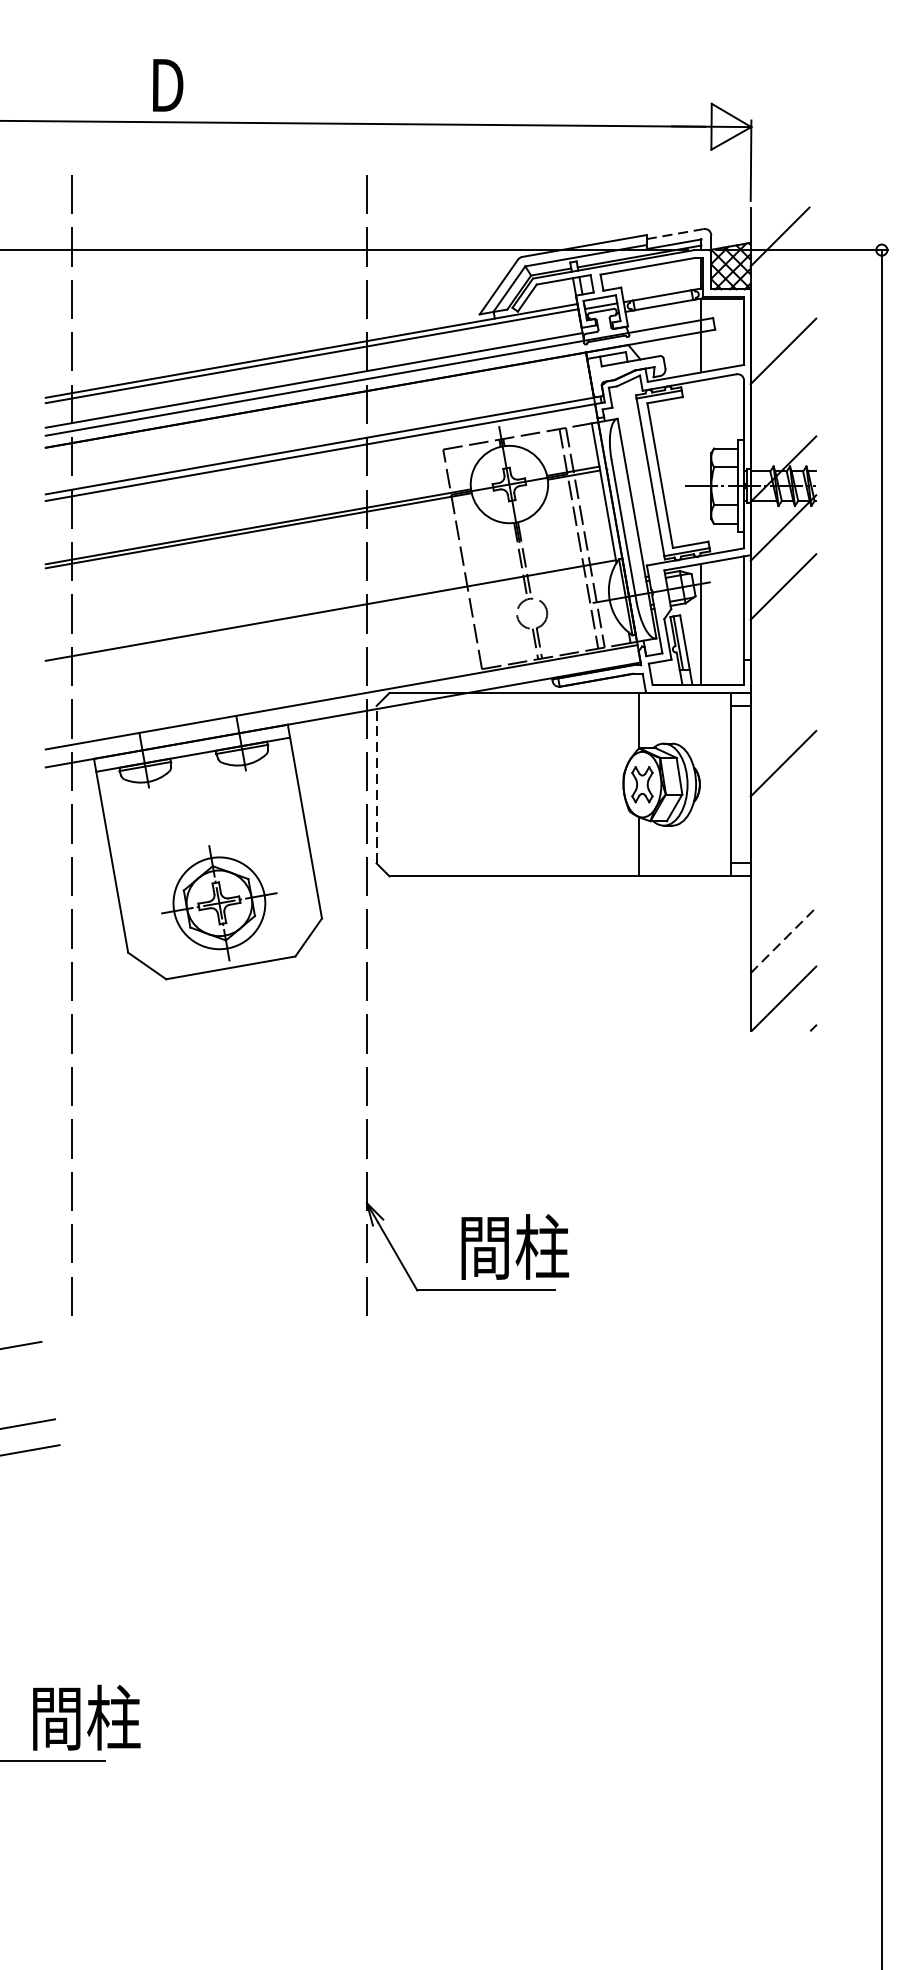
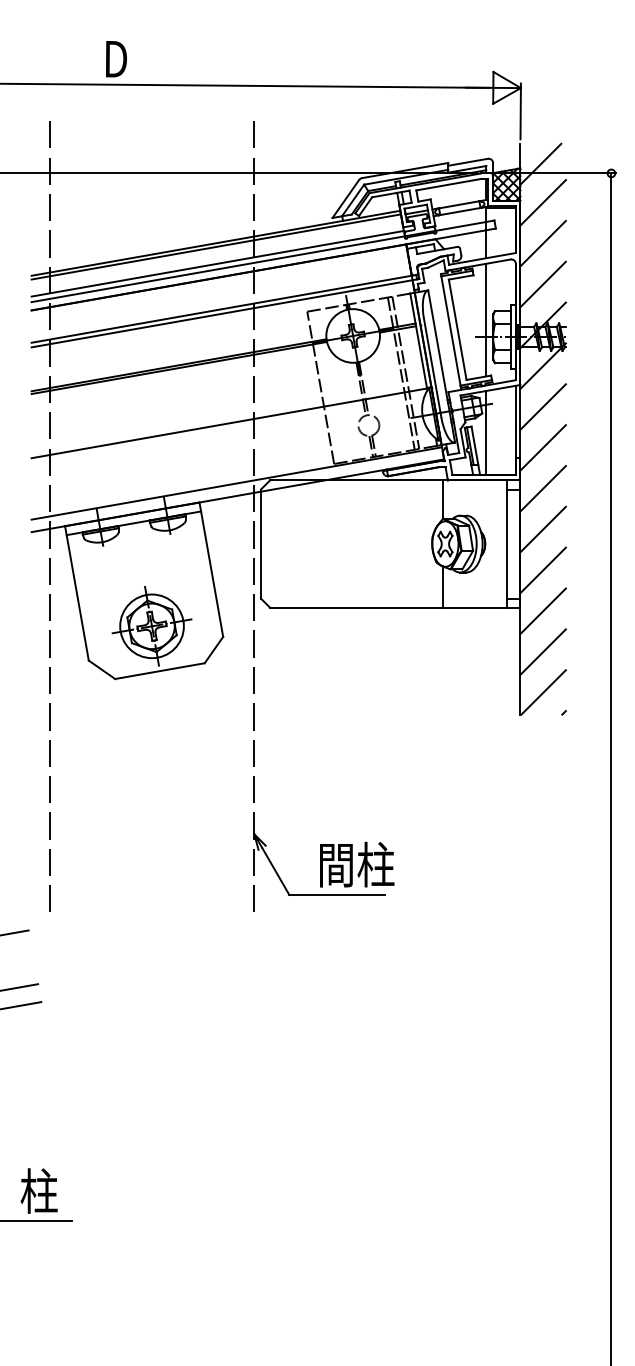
line: (674, 234) -> (467, 162), dashed -> solid
line: (782, 292) -> (542, 202), added
line: (782, 410) -> (542, 284), added
line: (701, 460) -> (486, 319), added
line: (782, 645) -> (542, 447), added
line: (782, 704) -> (542, 488), added
line: (377, 785) -> (261, 544), dashed -> solid
line: (782, 822) -> (542, 570), added
line: (782, 881) -> (542, 611), added
line: (783, 939) -> (543, 651), dashed -> solid
text: (84, 1716) -> (58, 1190), 間柱 -> 柱

